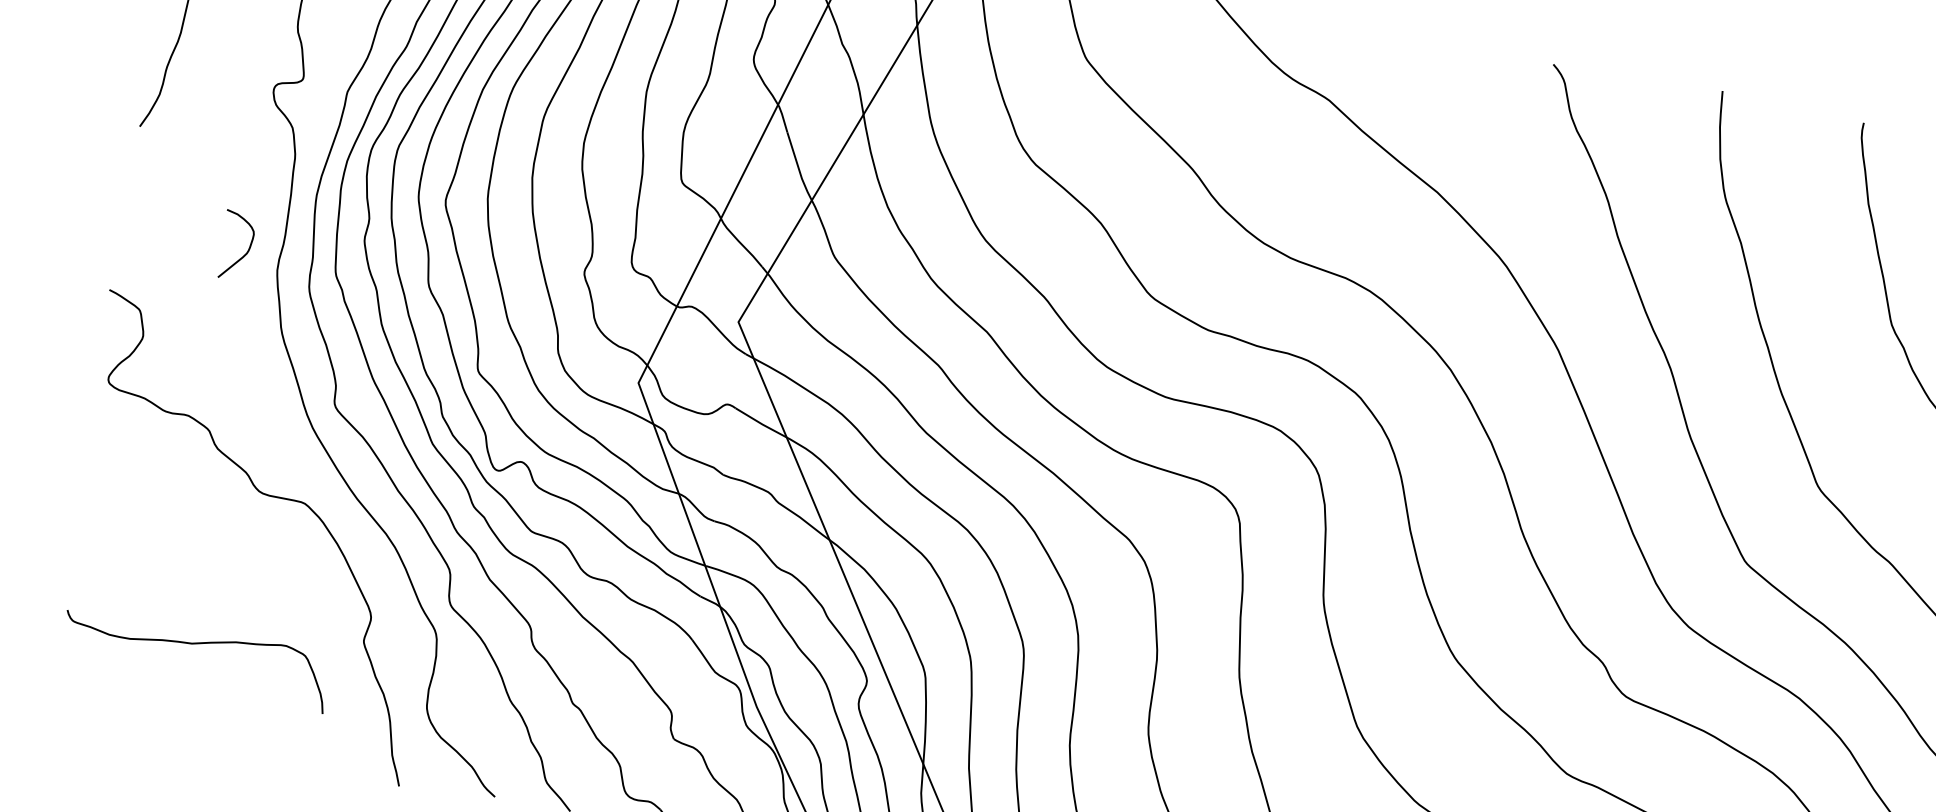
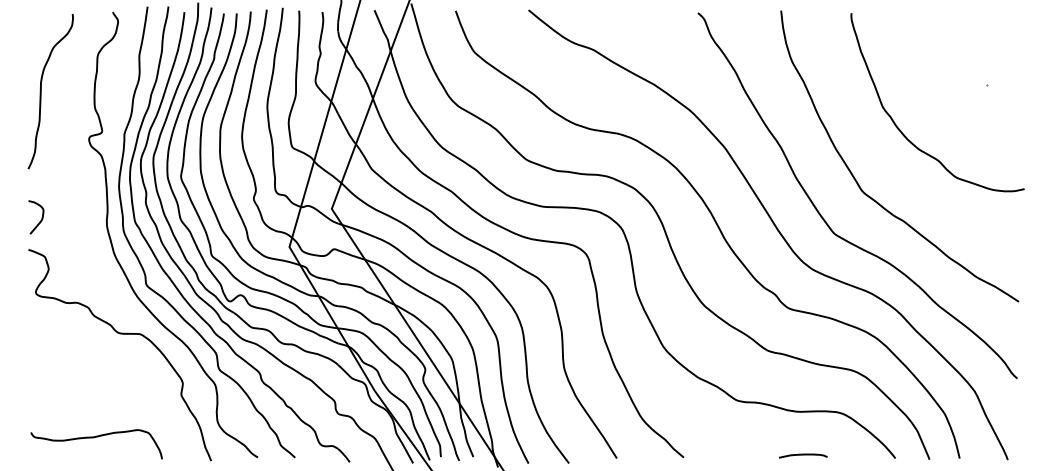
curve: (247, 247) -> (41, 217), moved
curve: (193, 646) -> (94, 438), moved

